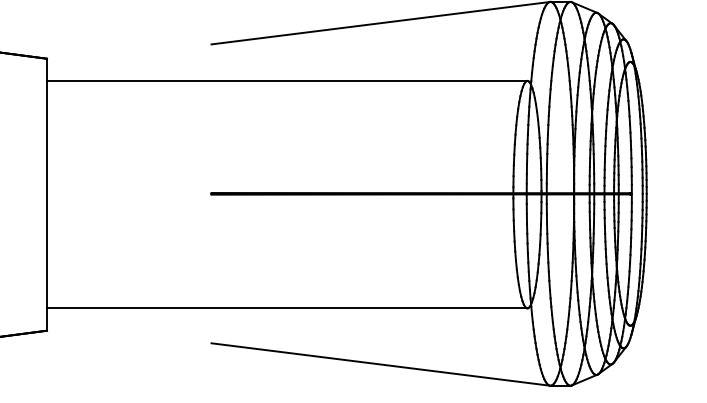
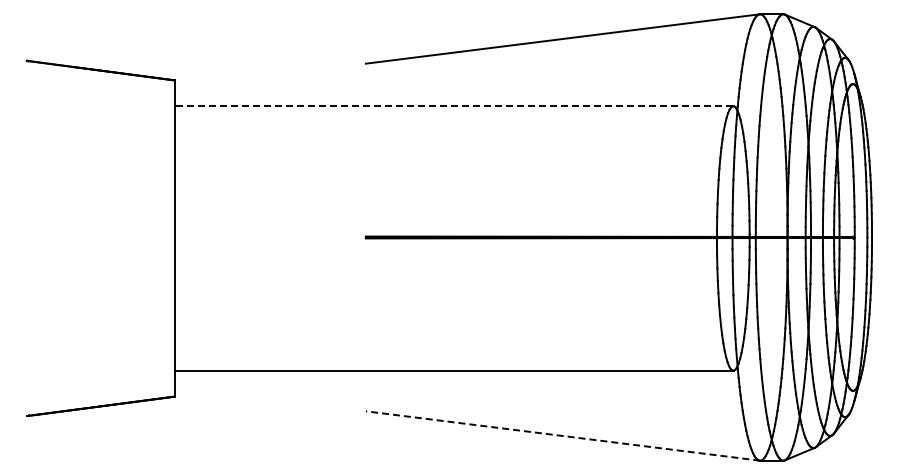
line: (286, 81) -> (453, 106), solid -> dashed
line: (381, 364) -> (563, 436), solid -> dashed

